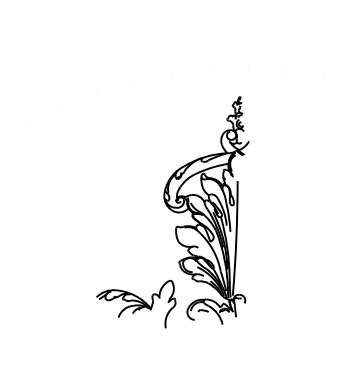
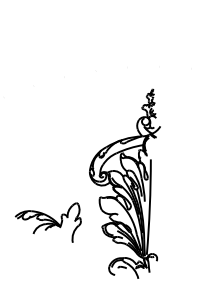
part: (136, 303) -> (48, 222), moved

